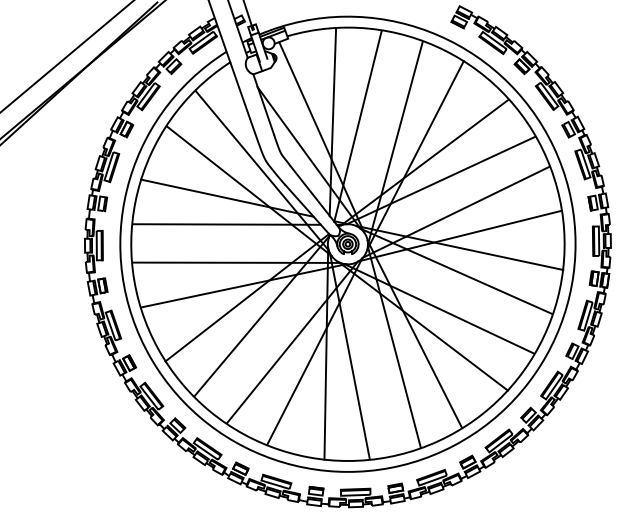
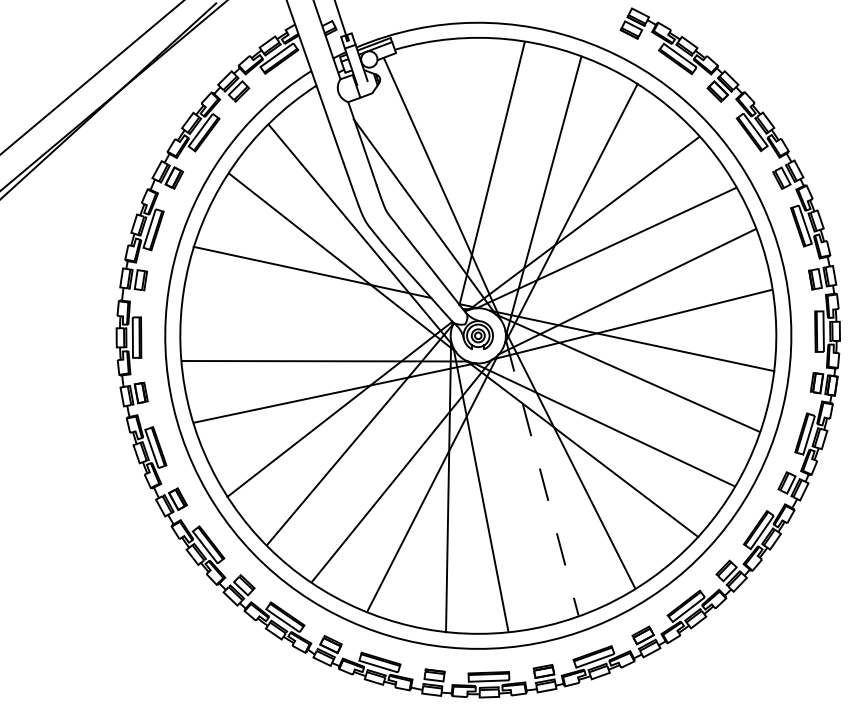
line: (332, 122) -> (457, 168), removed
line: (226, 224) -> (311, 308), removed
line: (394, 347) -> (542, 477), solid -> dashed

